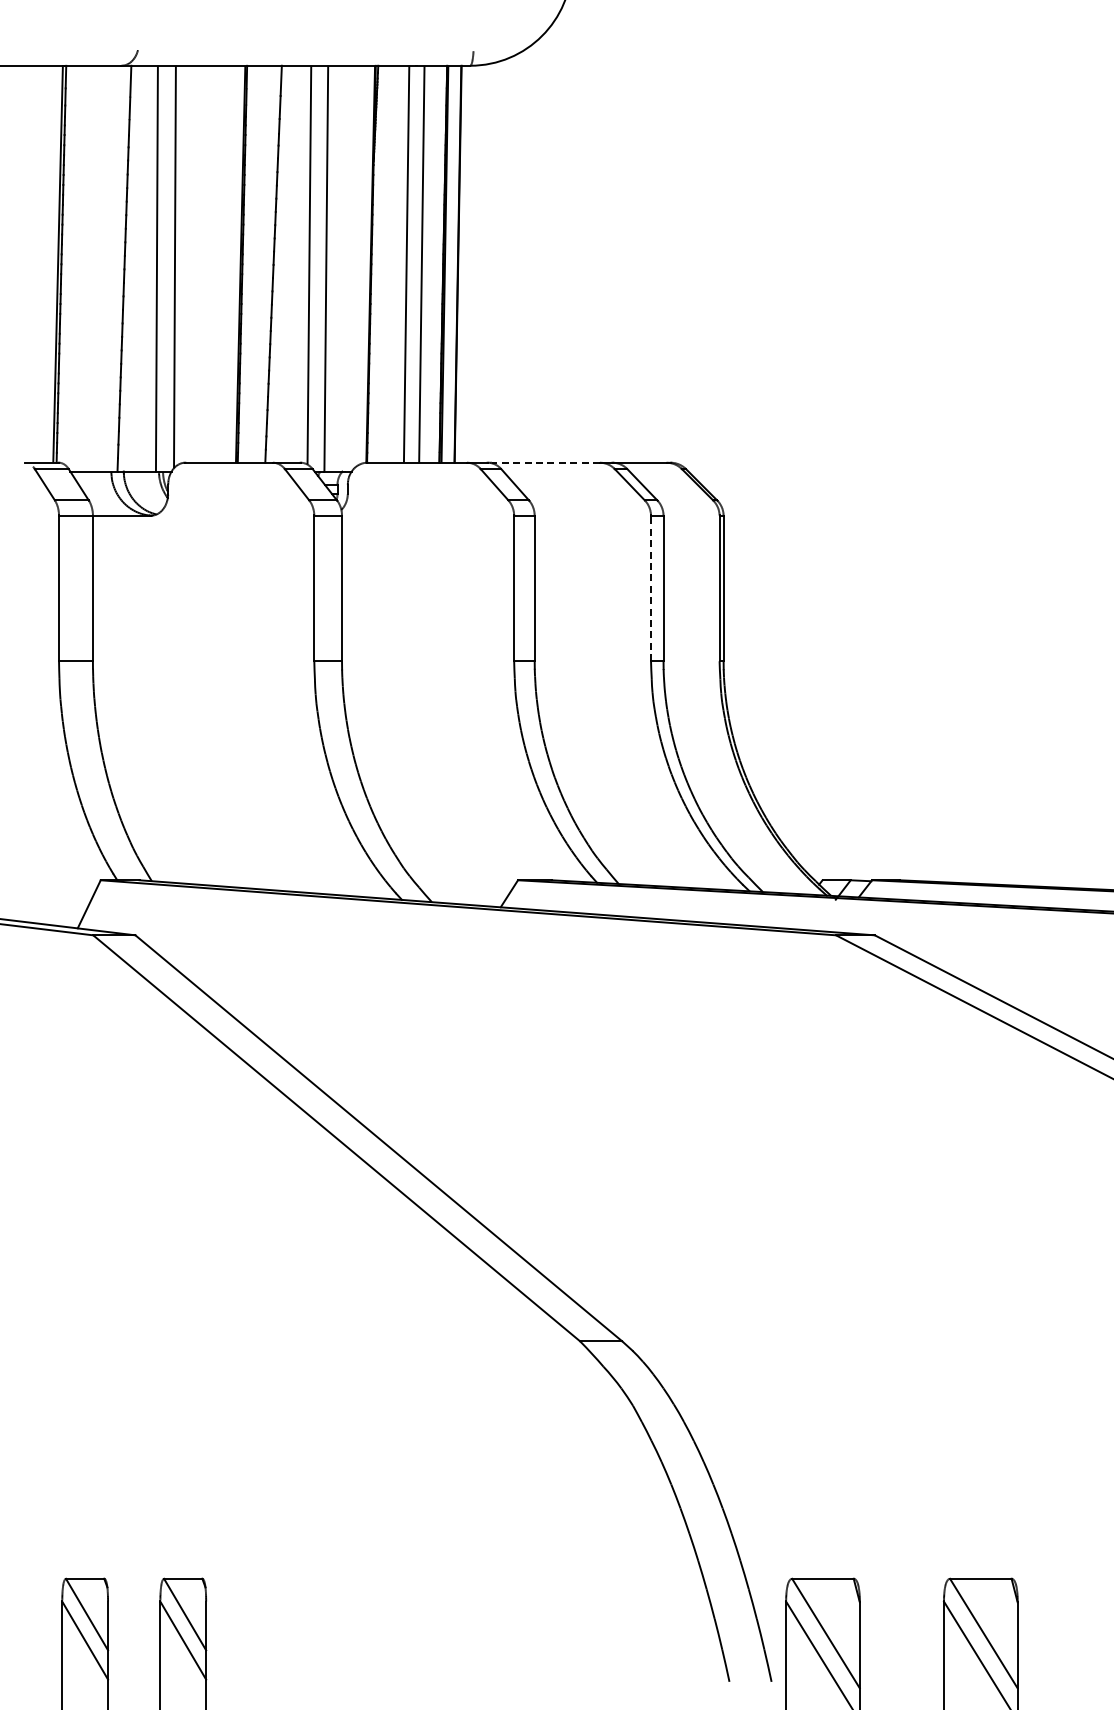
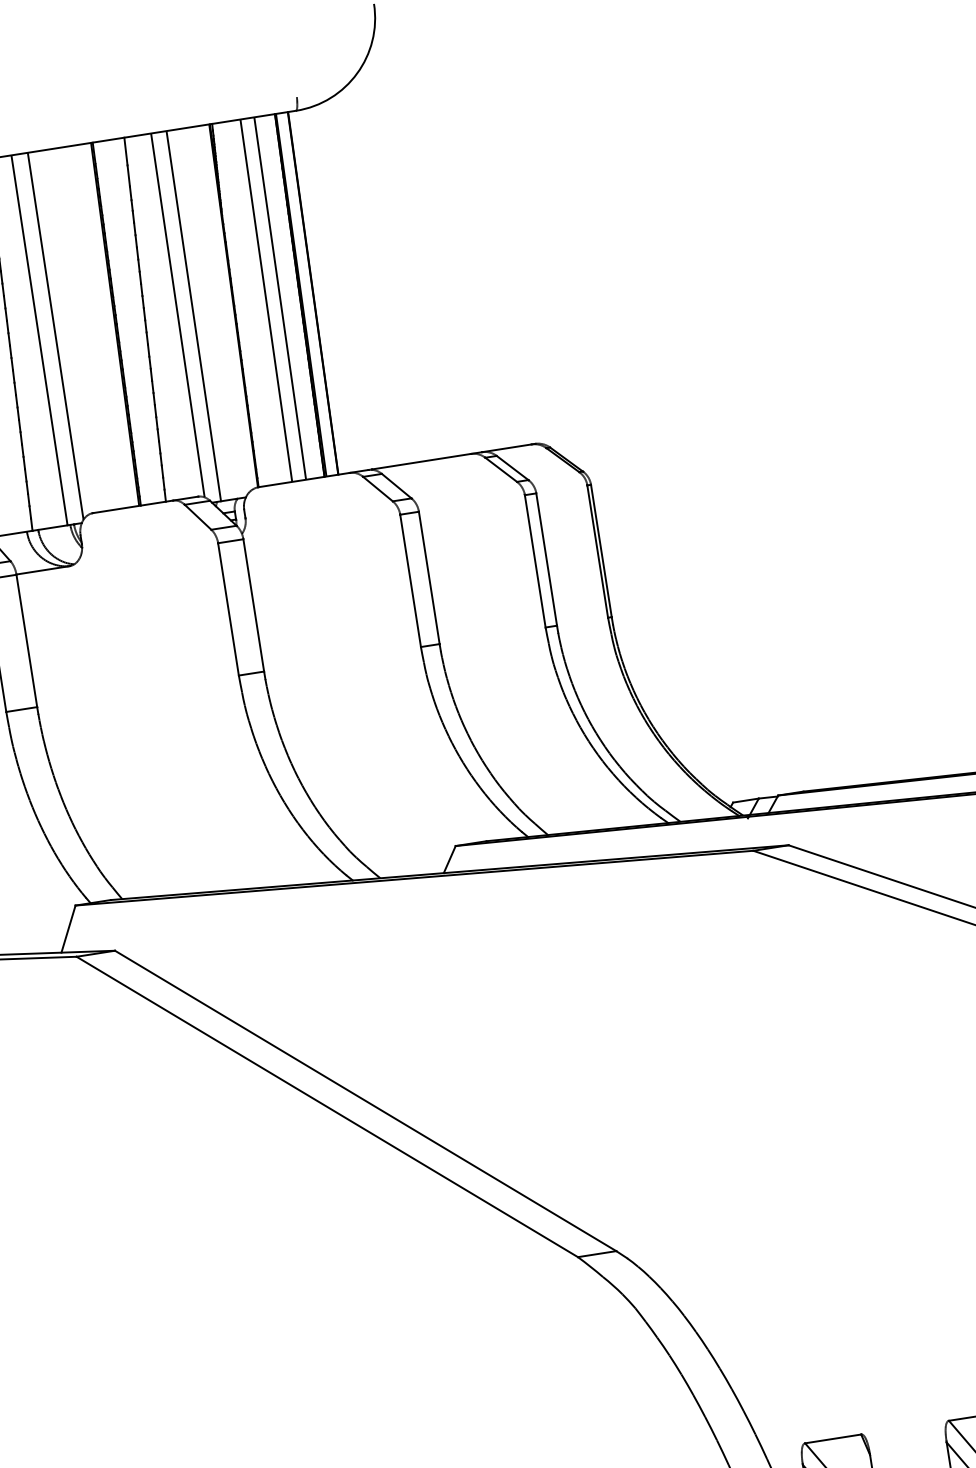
line: (545, 462) -> (421, 461), dashed -> solid
line: (651, 588) -> (535, 561), dashed -> solid

